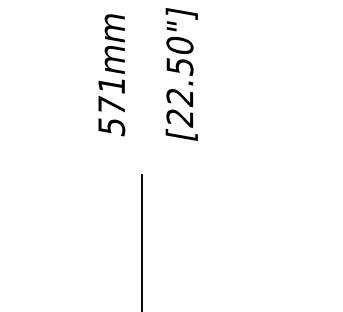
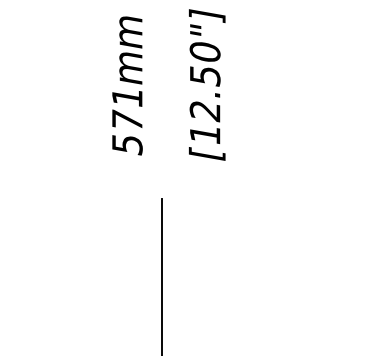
text: (179, 118) -> (204, 135), [22.50"] -> [12.50"]

